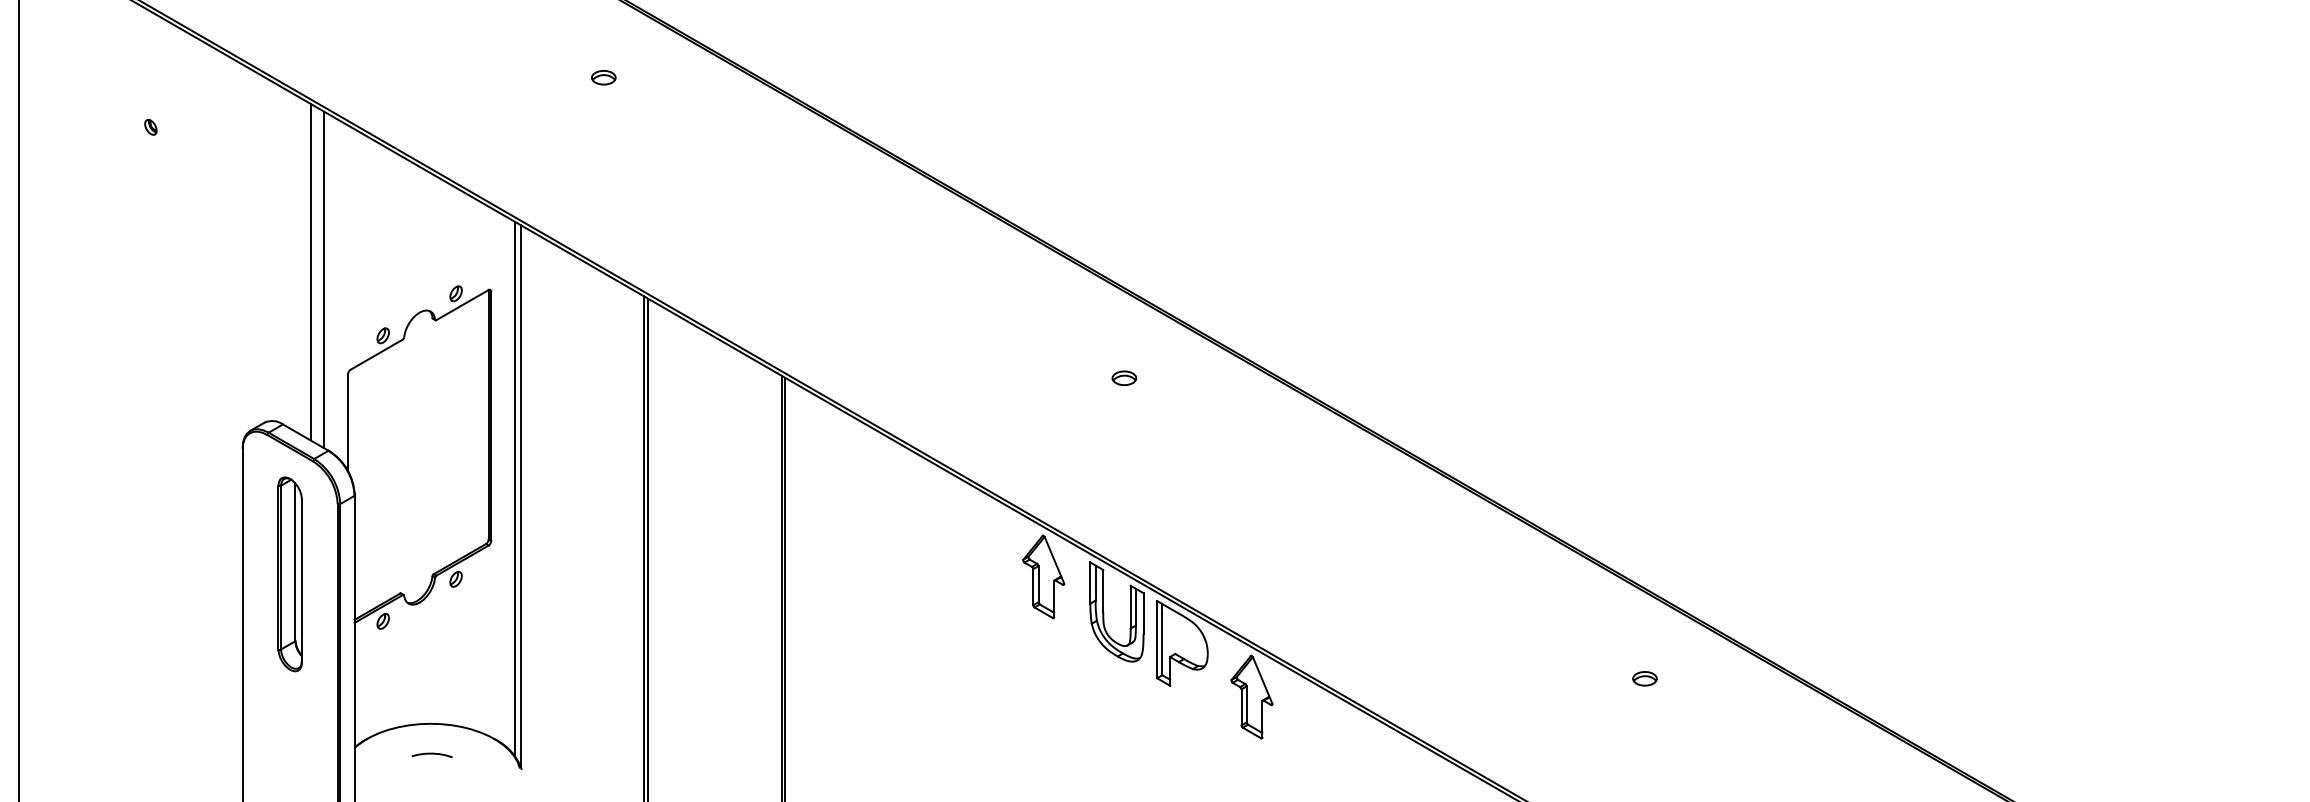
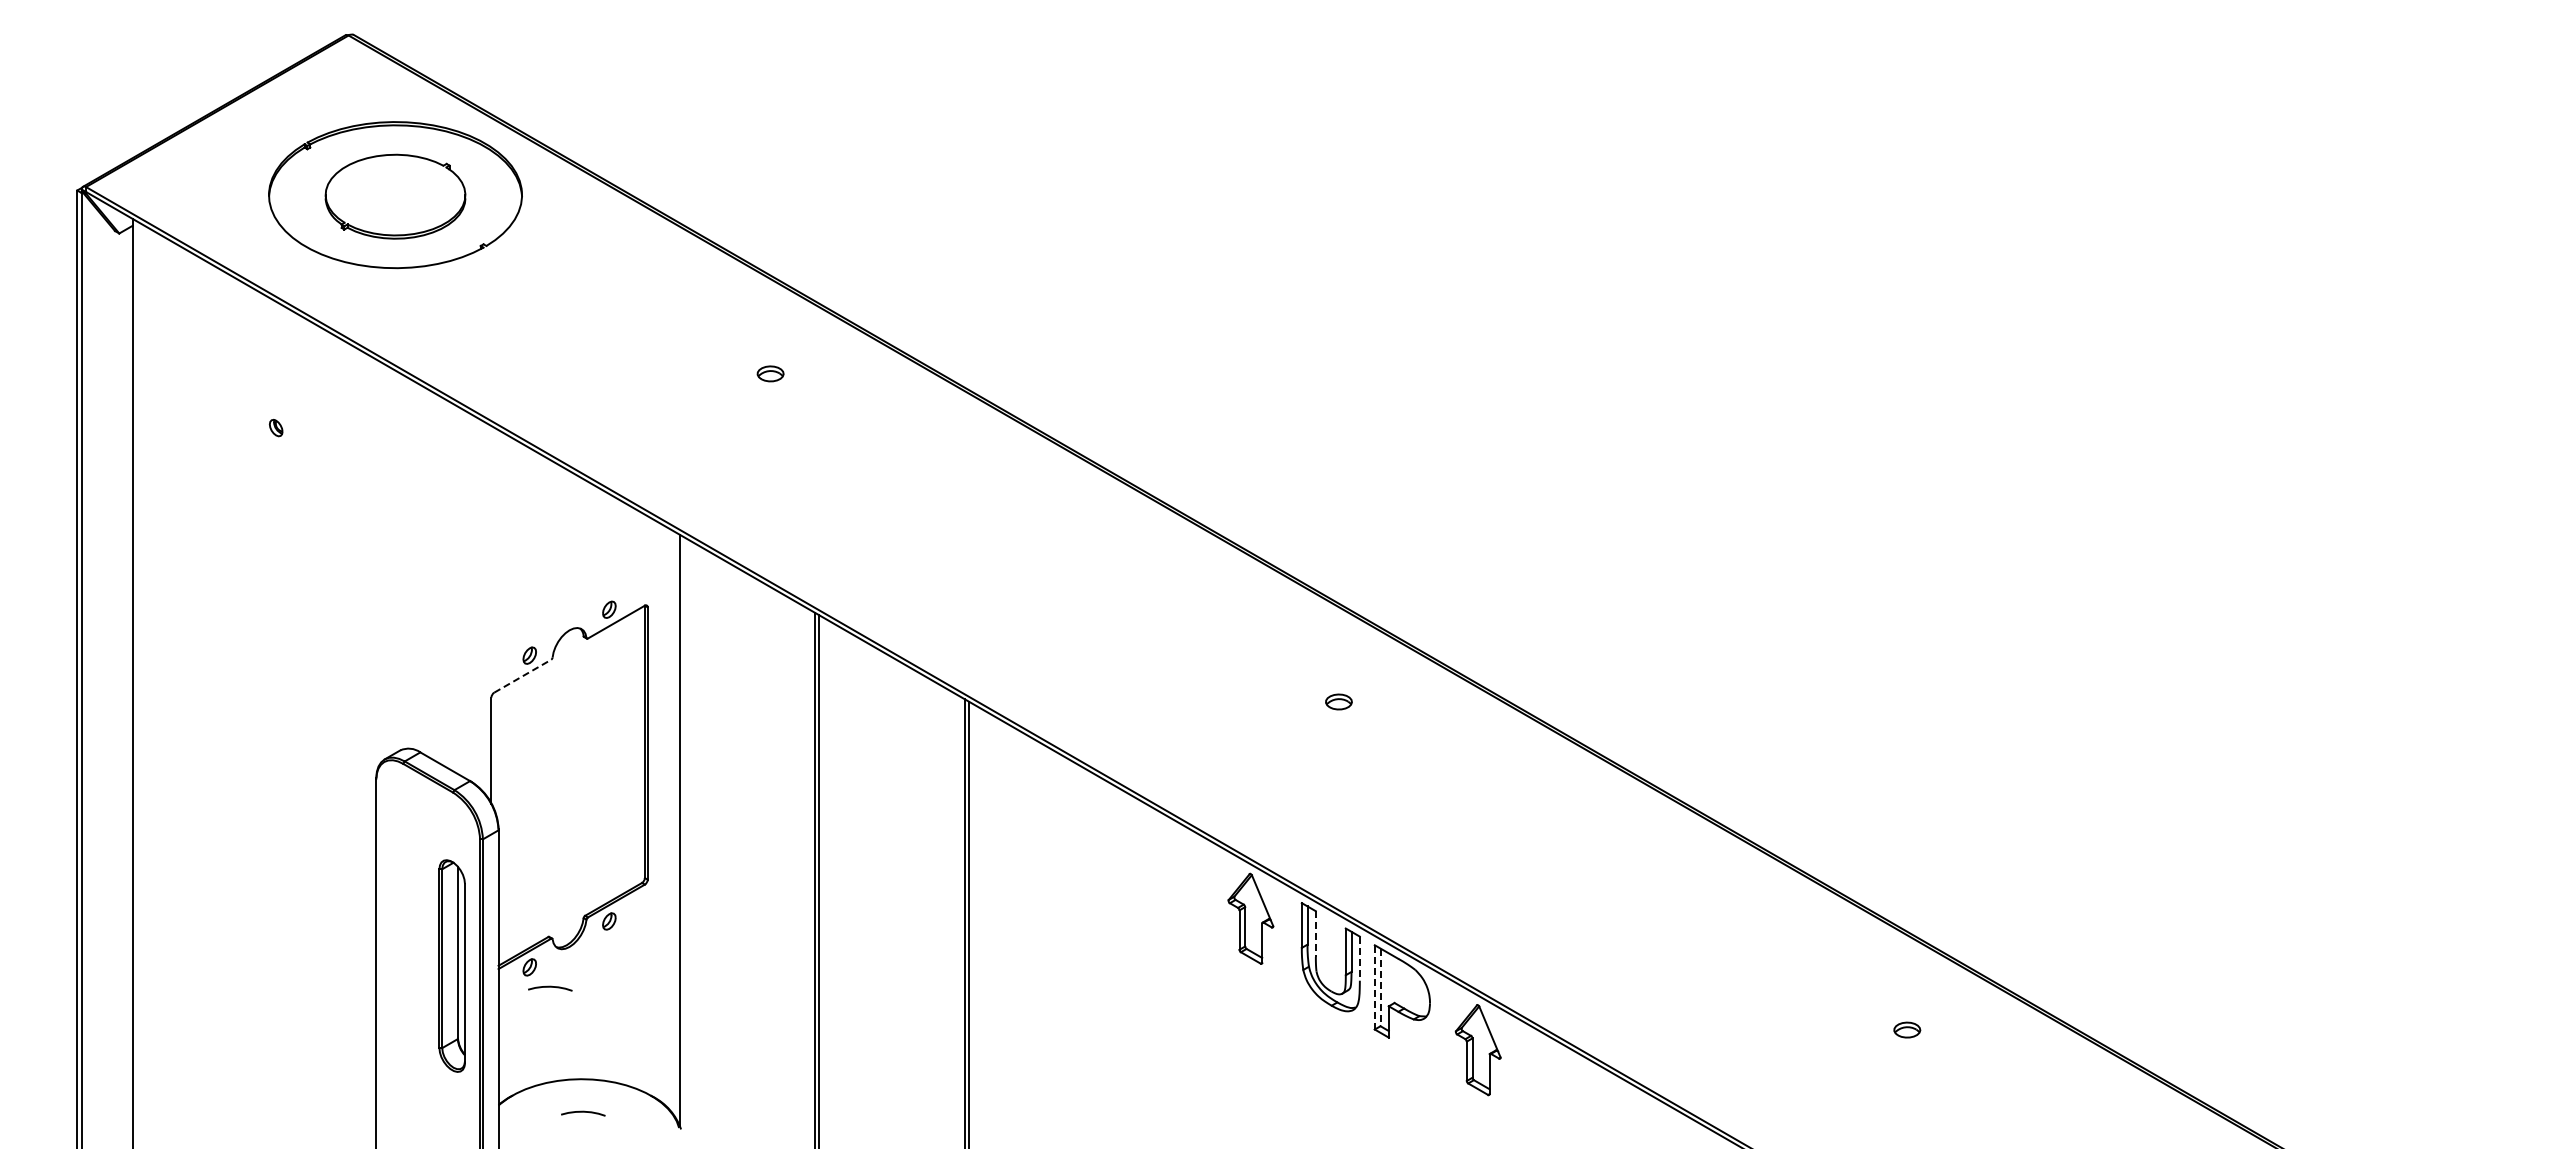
line: (310, 271) -> (450, 585), removed
line: (324, 279) -> (465, 594), removed
line: (376, 354) -> (522, 676), solid -> dashed
line: (514, 488) -> (673, 822), removed
part: (289, 573) -> (451, 965), moved
line: (1102, 591) -> (1315, 934), solid -> dashed
line: (1143, 614) -> (1359, 959), solid -> dashed
line: (1156, 638) -> (1374, 986), solid -> dashed
curve: (402, 639) -> (550, 987), added
line: (1162, 639) -> (1380, 987), solid -> dashed

